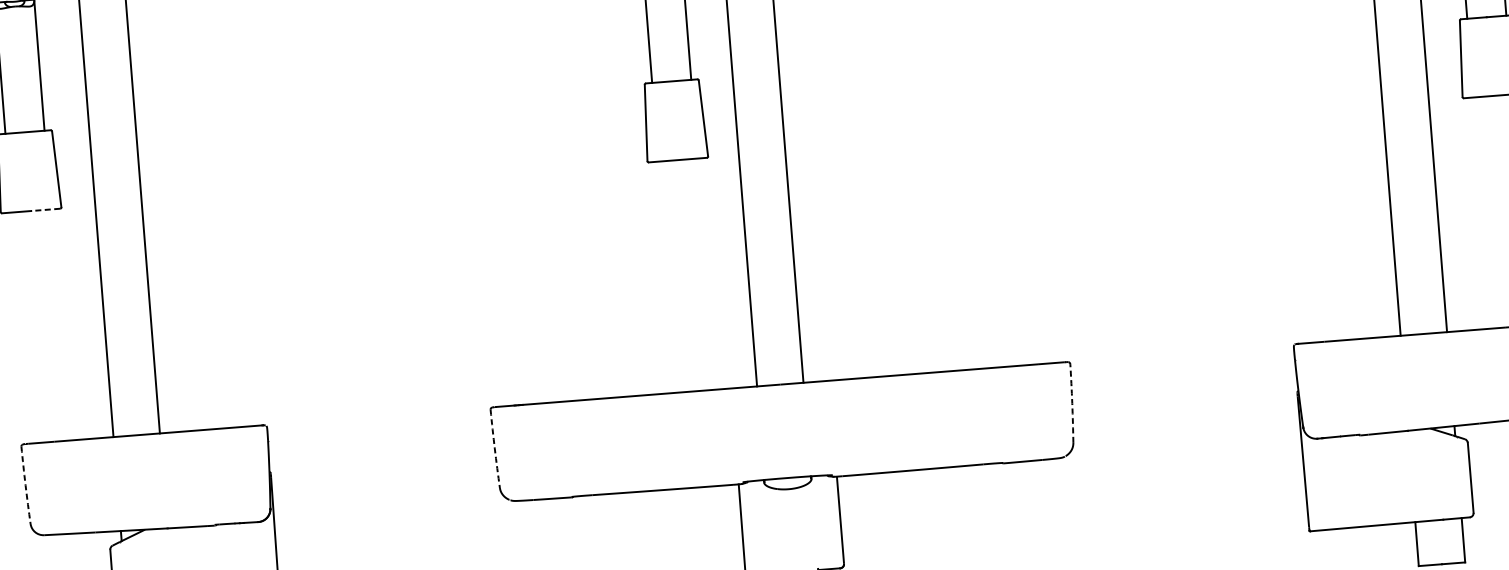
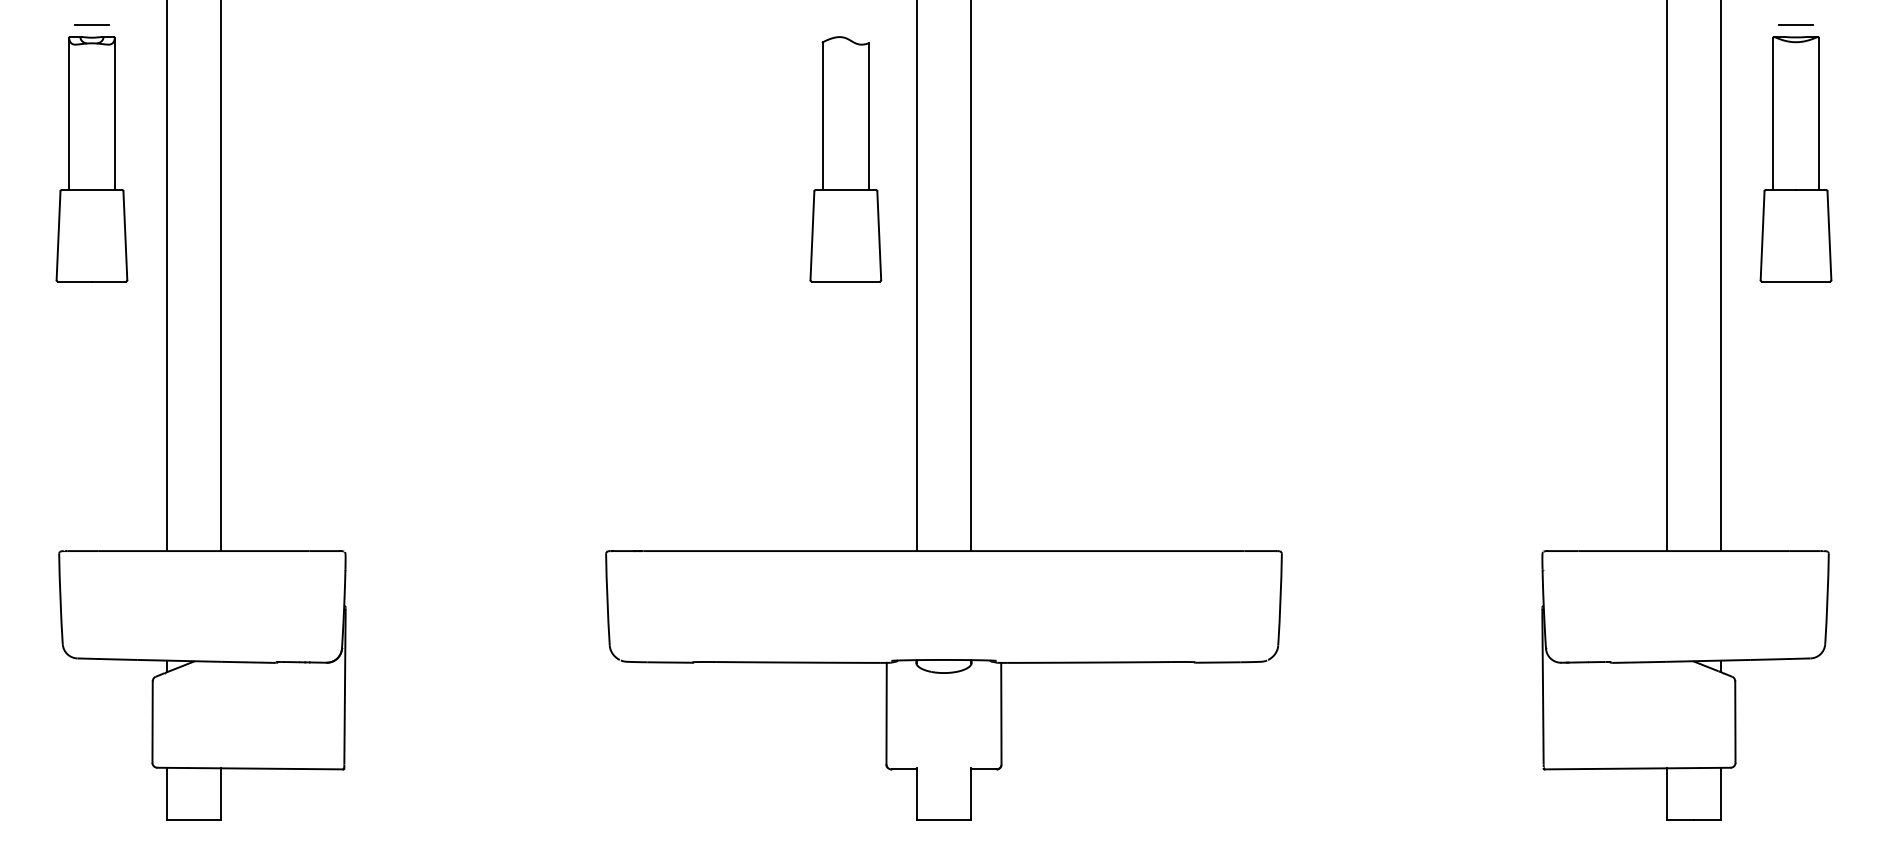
line: (45, 209) -> (108, 281), dashed -> solid
arc: (1072, 403) -> (1280, 599), dashed -> solid
arc: (494, 448) -> (607, 599), dashed -> solid
arc: (25, 484) -> (60, 598), dashed -> solid

